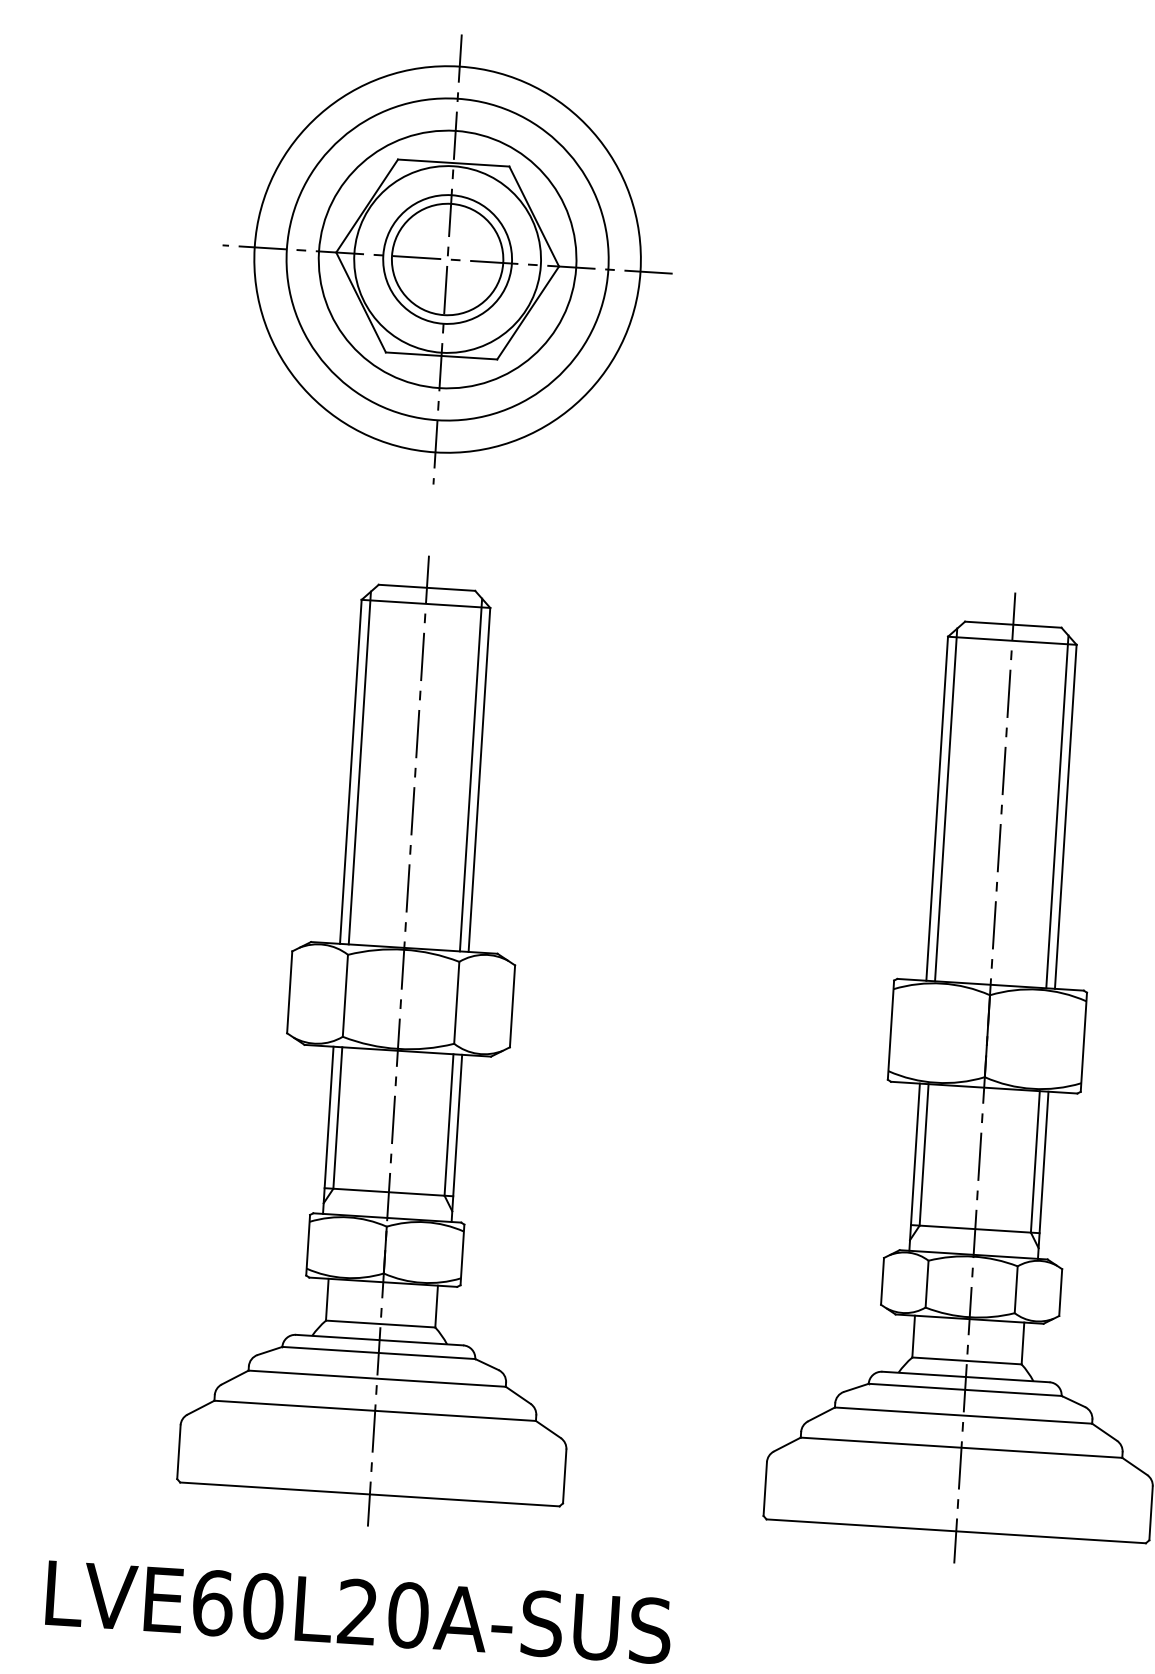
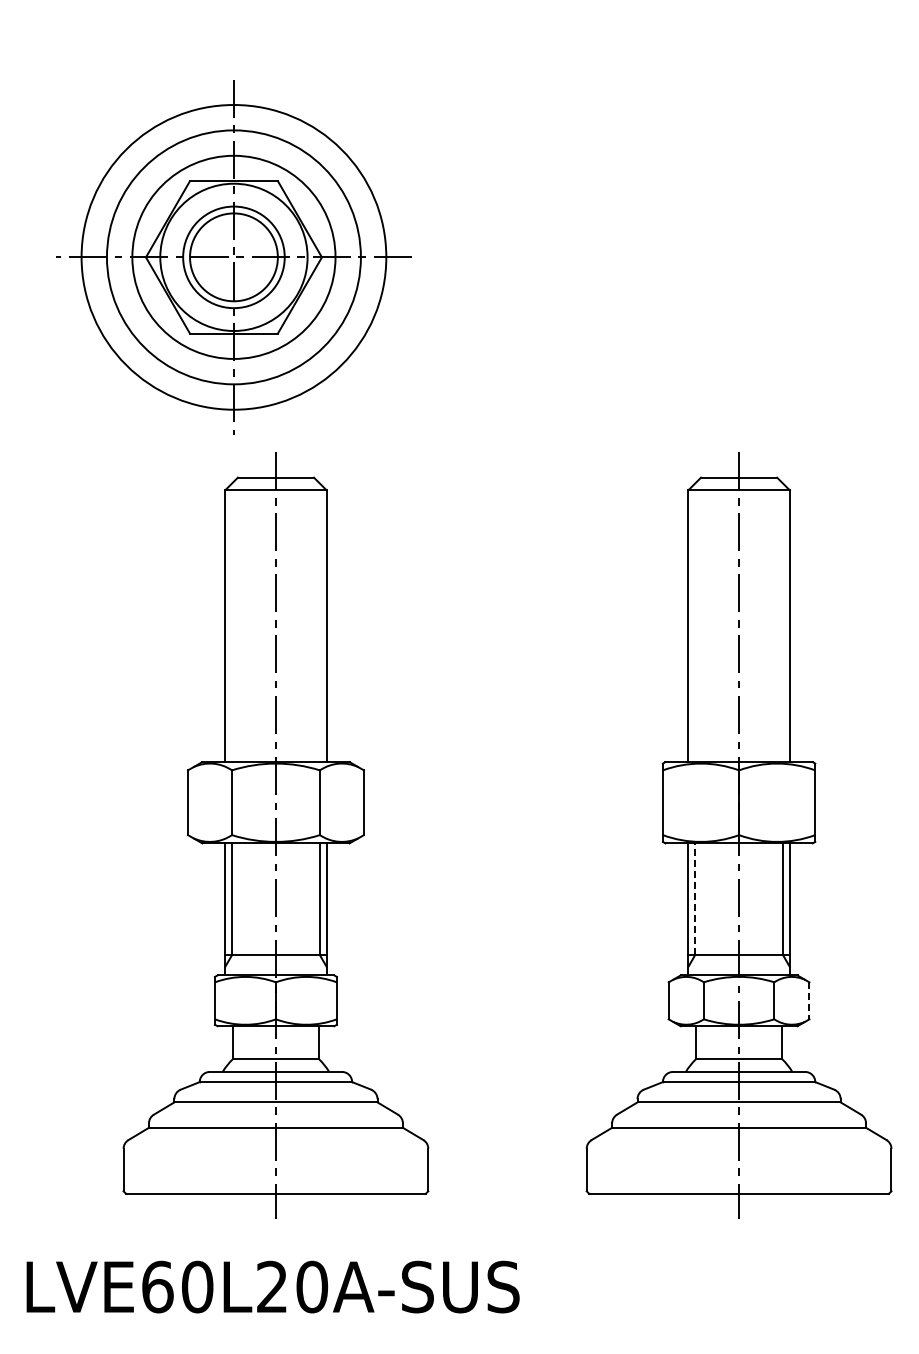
part: (447, 259) -> (233, 257), moved
line: (360, 767) -> (232, 622), removed
line: (470, 774) -> (319, 622), removed
line: (946, 804) -> (695, 622), removed
line: (1057, 811) -> (783, 622), removed
line: (924, 1155) -> (695, 899), solid -> dashed
line: (1060, 1293) -> (809, 1001), solid -> dashed

